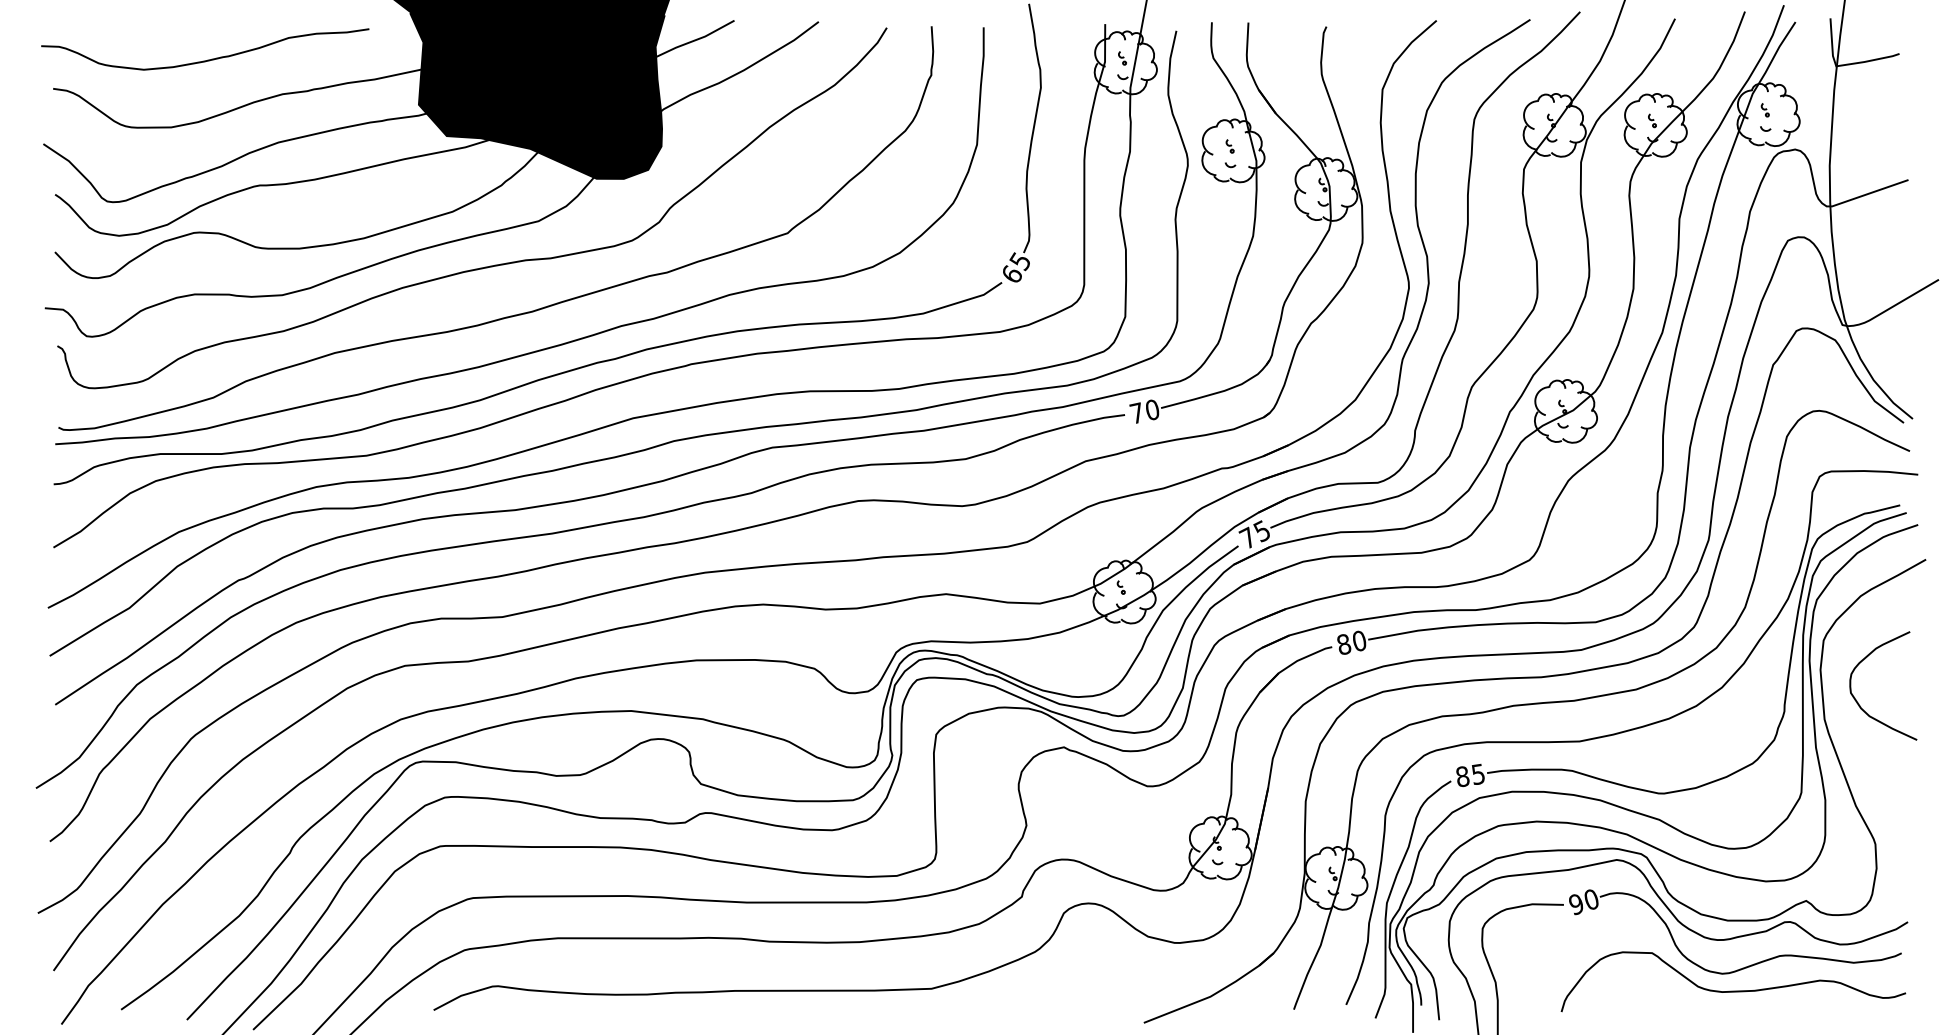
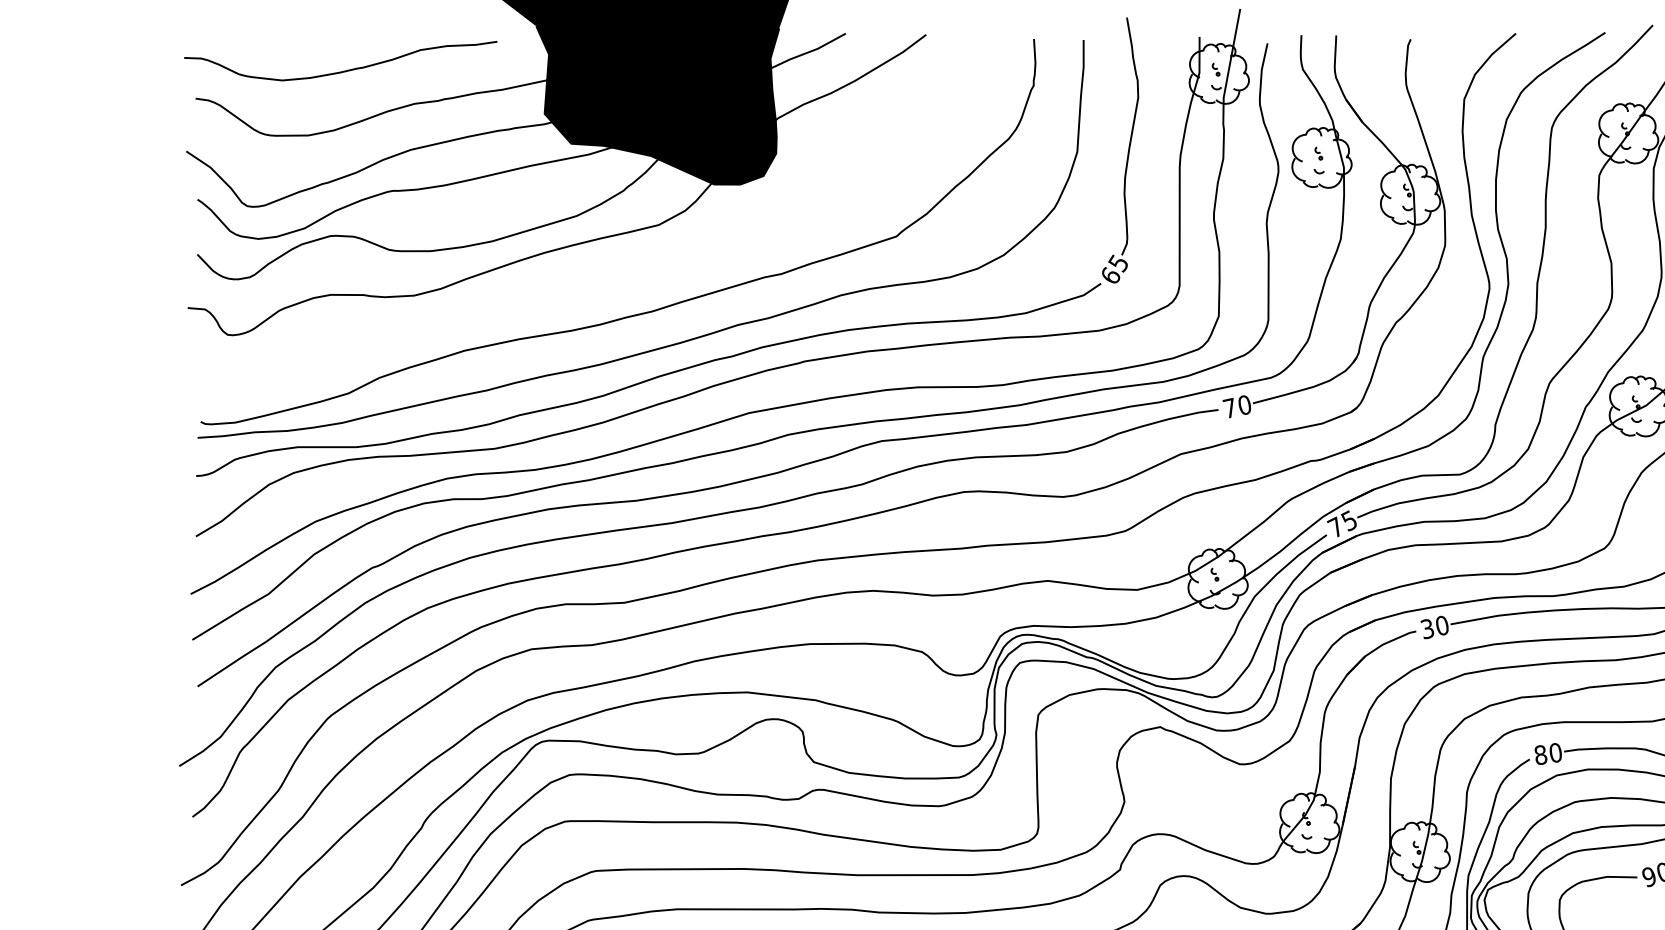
curve: (485, 266) -> (608, 268), removed
text: (1343, 644) -> (1427, 628), 80 -> 30
text: (1478, 773) -> (1555, 752), 85 -> 80

